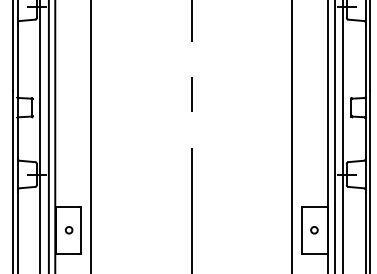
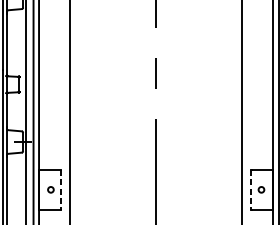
line: (81, 230) -> (61, 190), solid -> dashed
line: (302, 230) -> (251, 190), solid -> dashed

